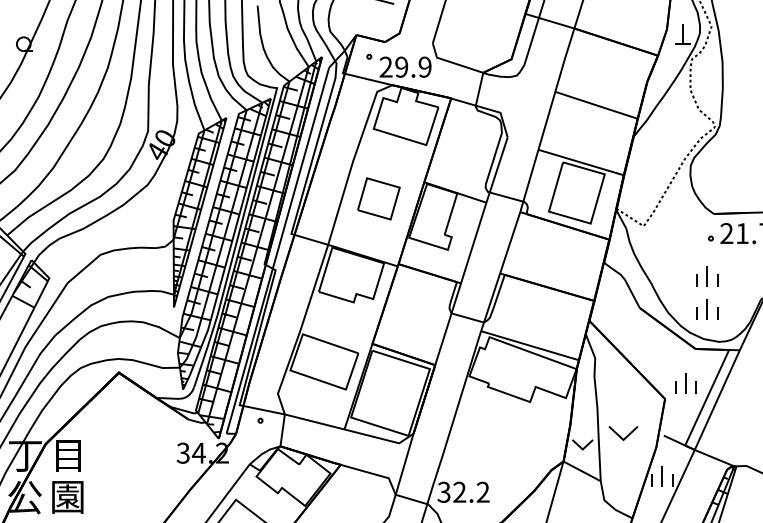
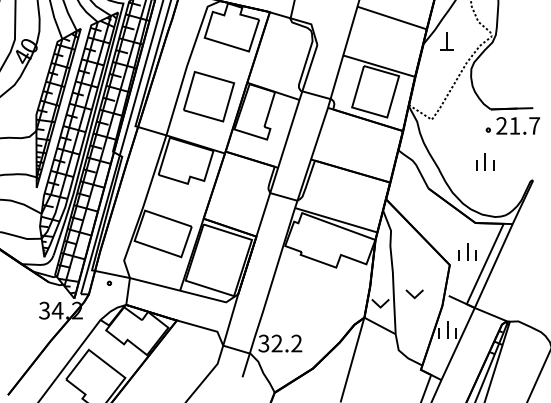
part: (661, 132) -> (446, 40), added
part: (378, 198) -> (208, 96), size x1.43
part: (707, 309) -> (485, 189), removed
part: (622, 433) -> (413, 294), size x0.71

